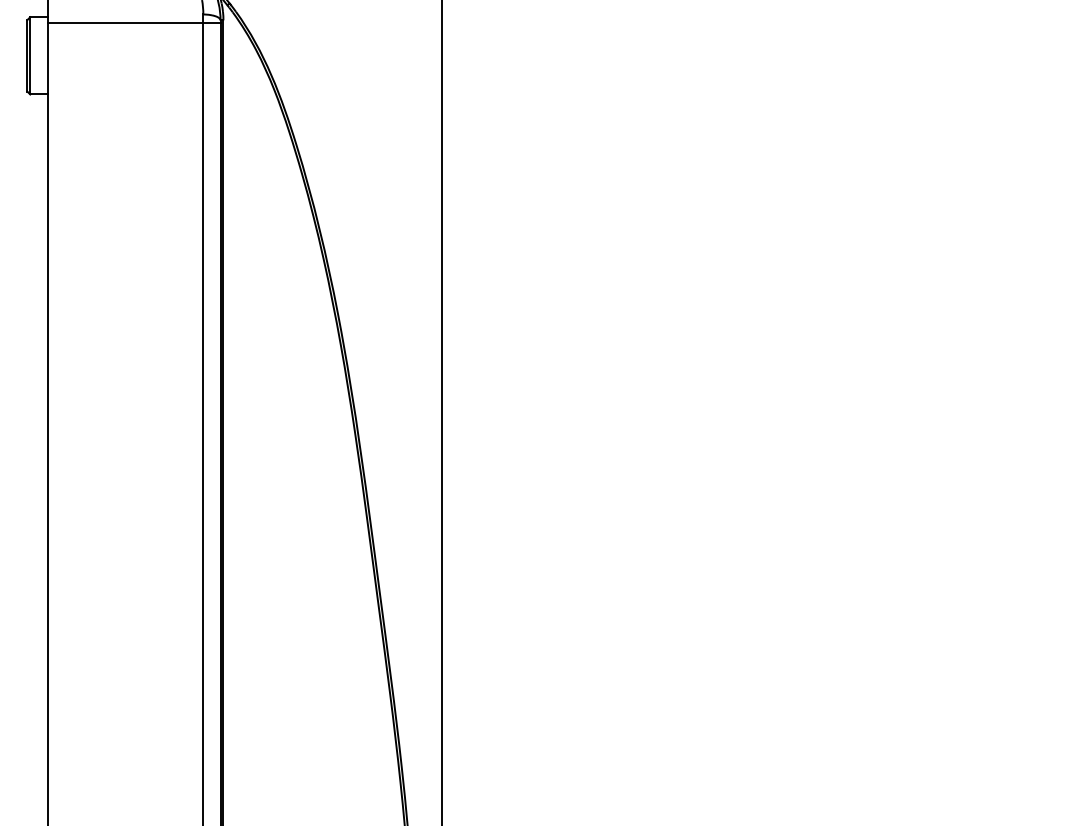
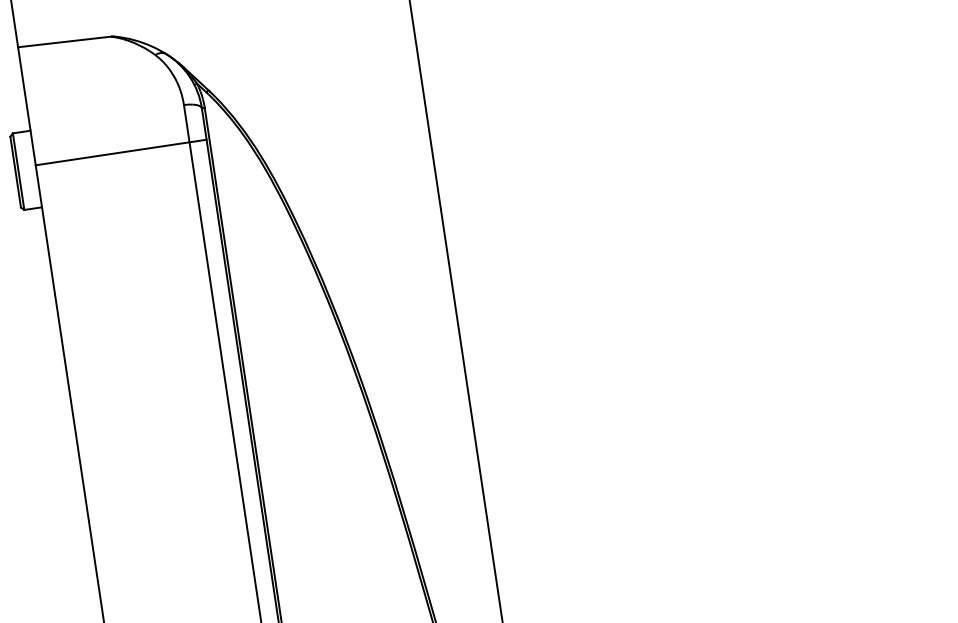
line: (134, 23) -> (121, 152), moved

